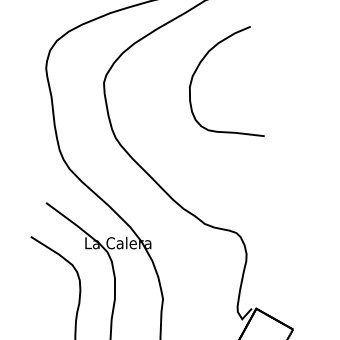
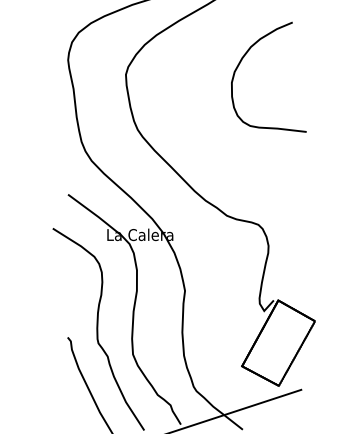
curve: (200, 64) -> (242, 60), moved

